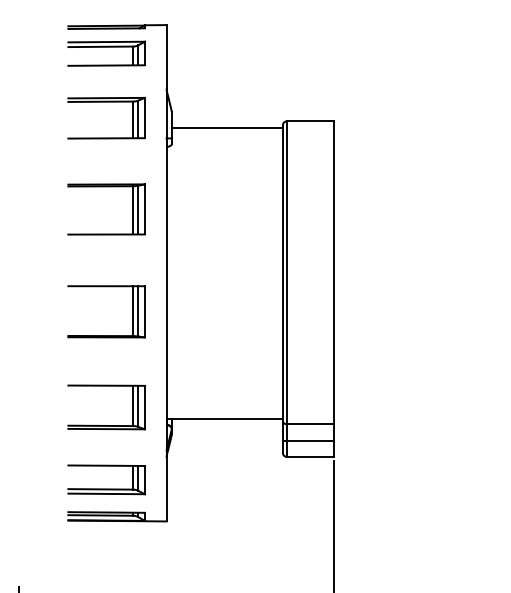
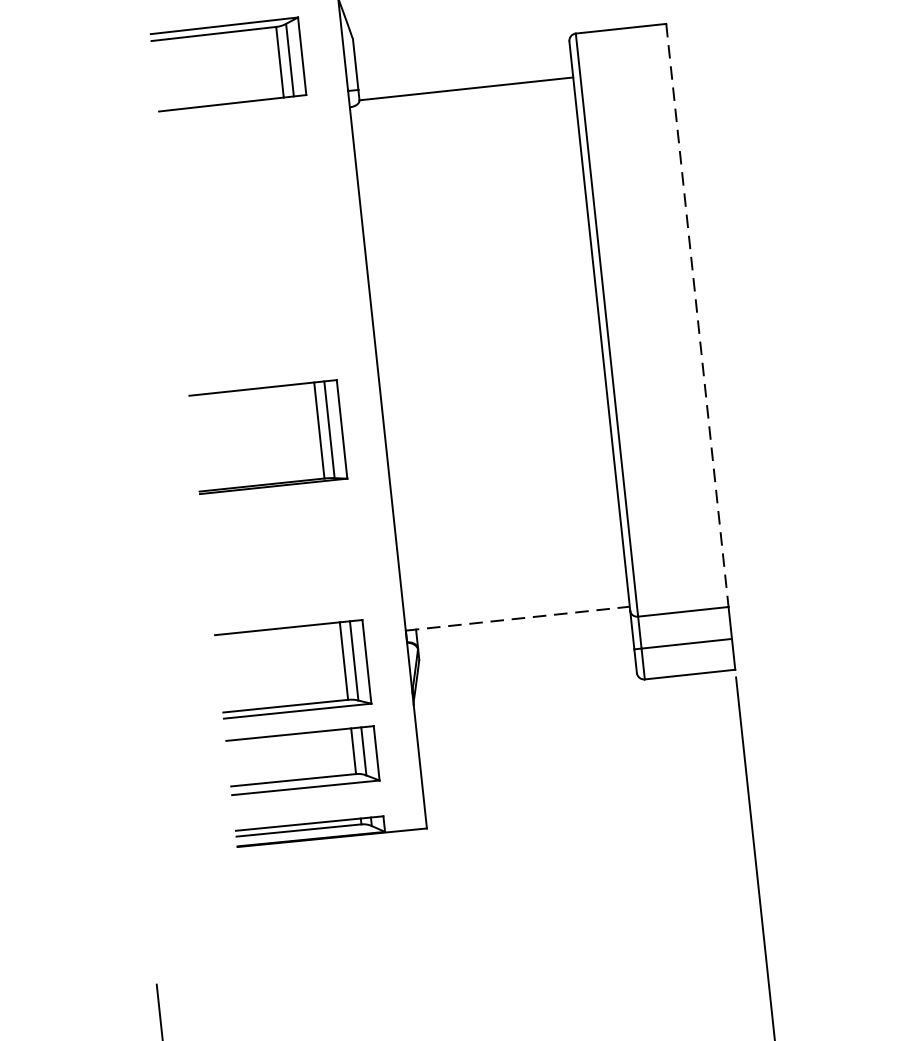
line: (226, 127) -> (464, 88), moved
part: (106, 187) -> (242, 197), removed
line: (333, 273) -> (697, 316), solid -> dashed
line: (225, 418) -> (519, 618), solid -> dashed
part: (106, 425) -> (296, 704), moved

